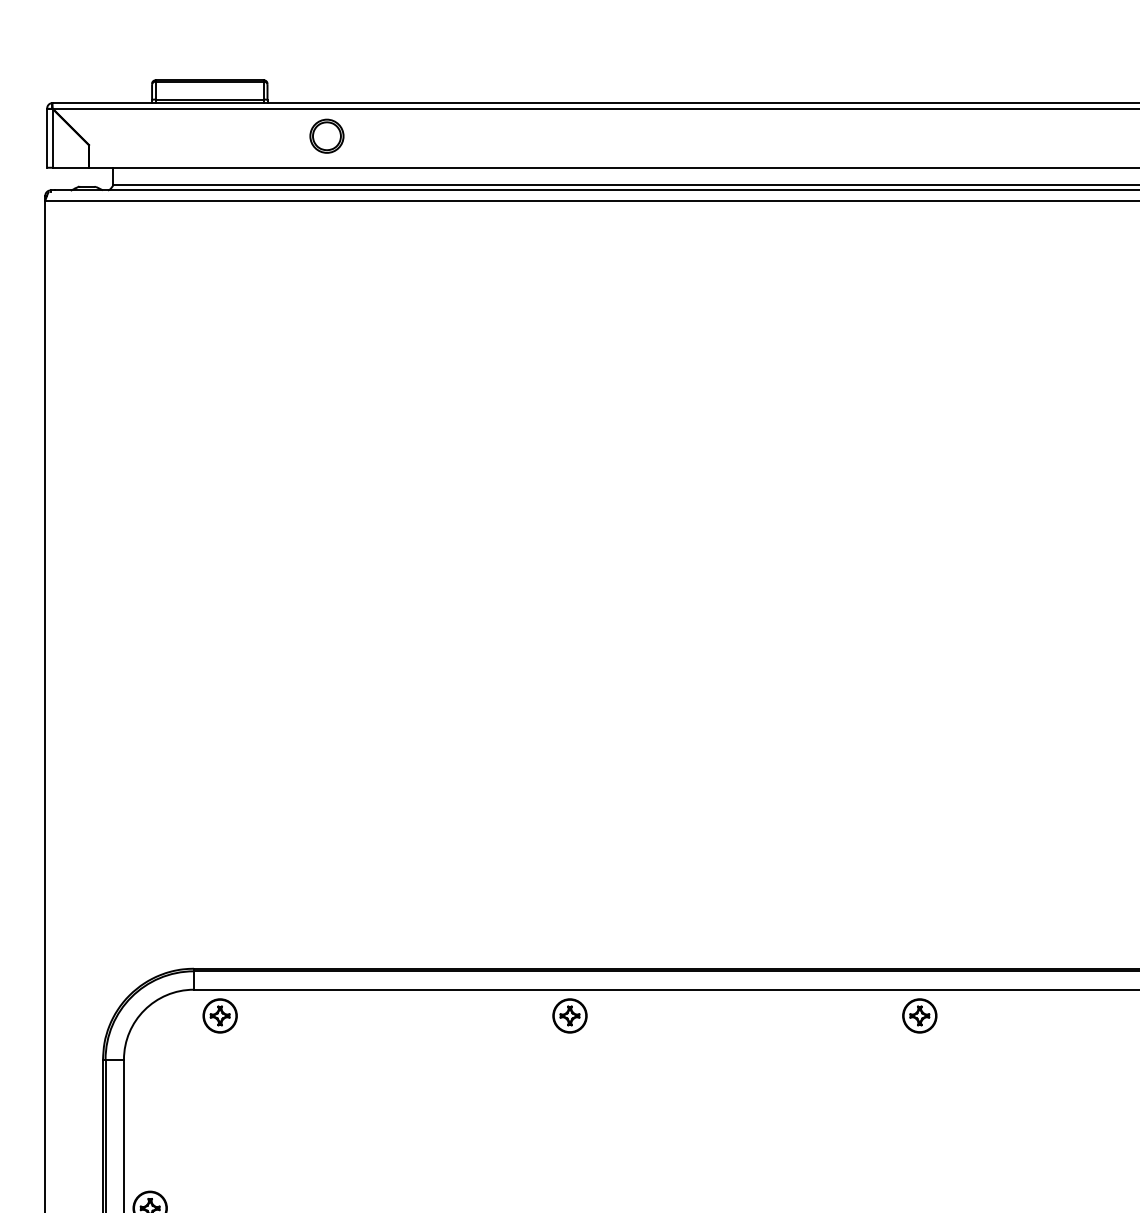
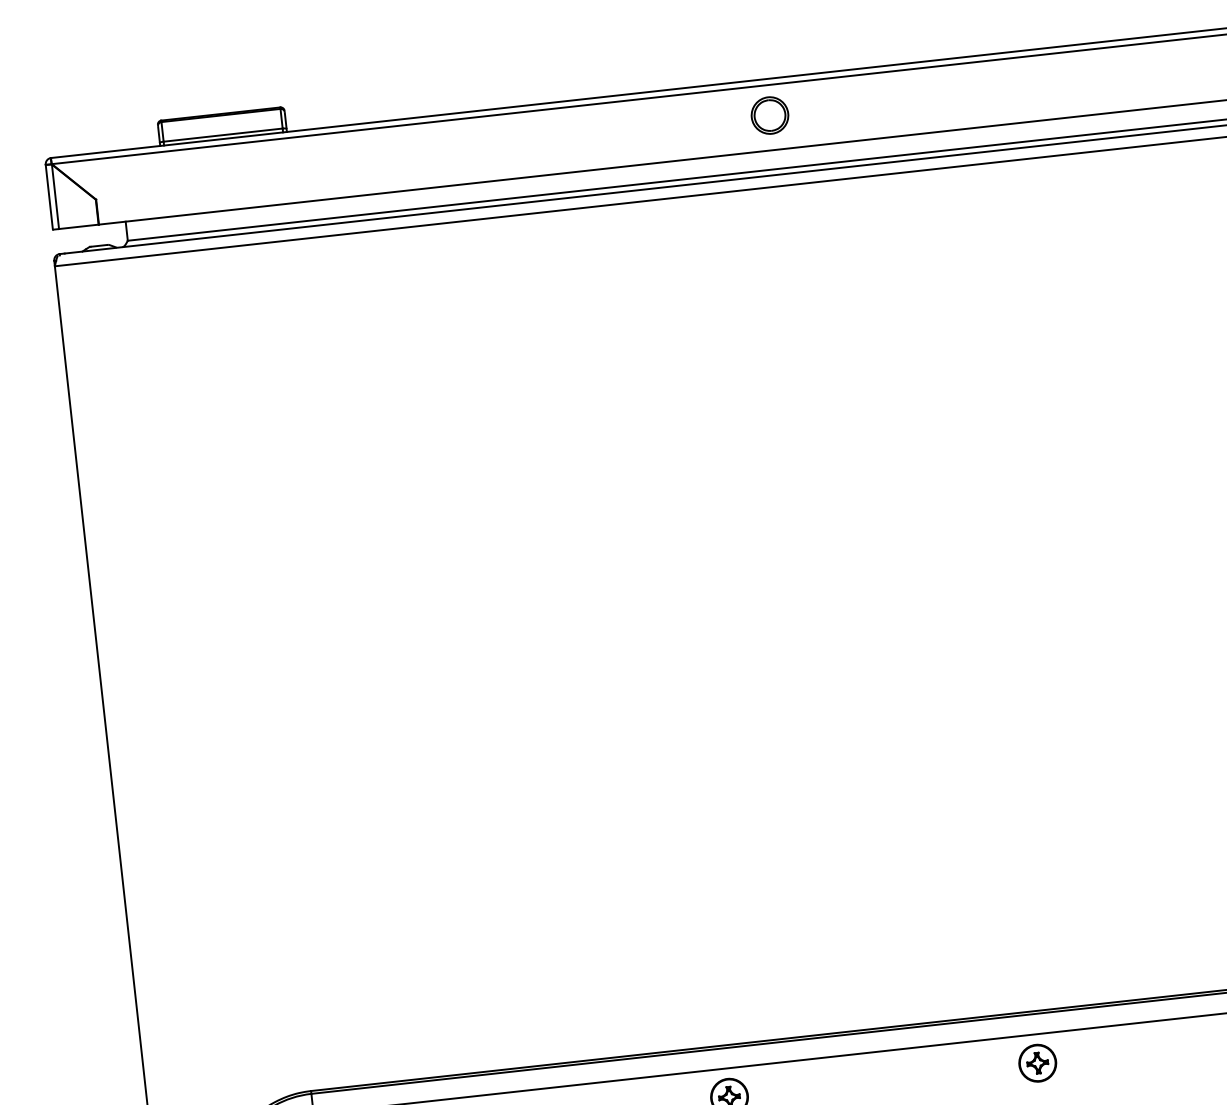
part: (326, 135) -> (769, 114), moved
part: (919, 1015) -> (1037, 1062), moved

